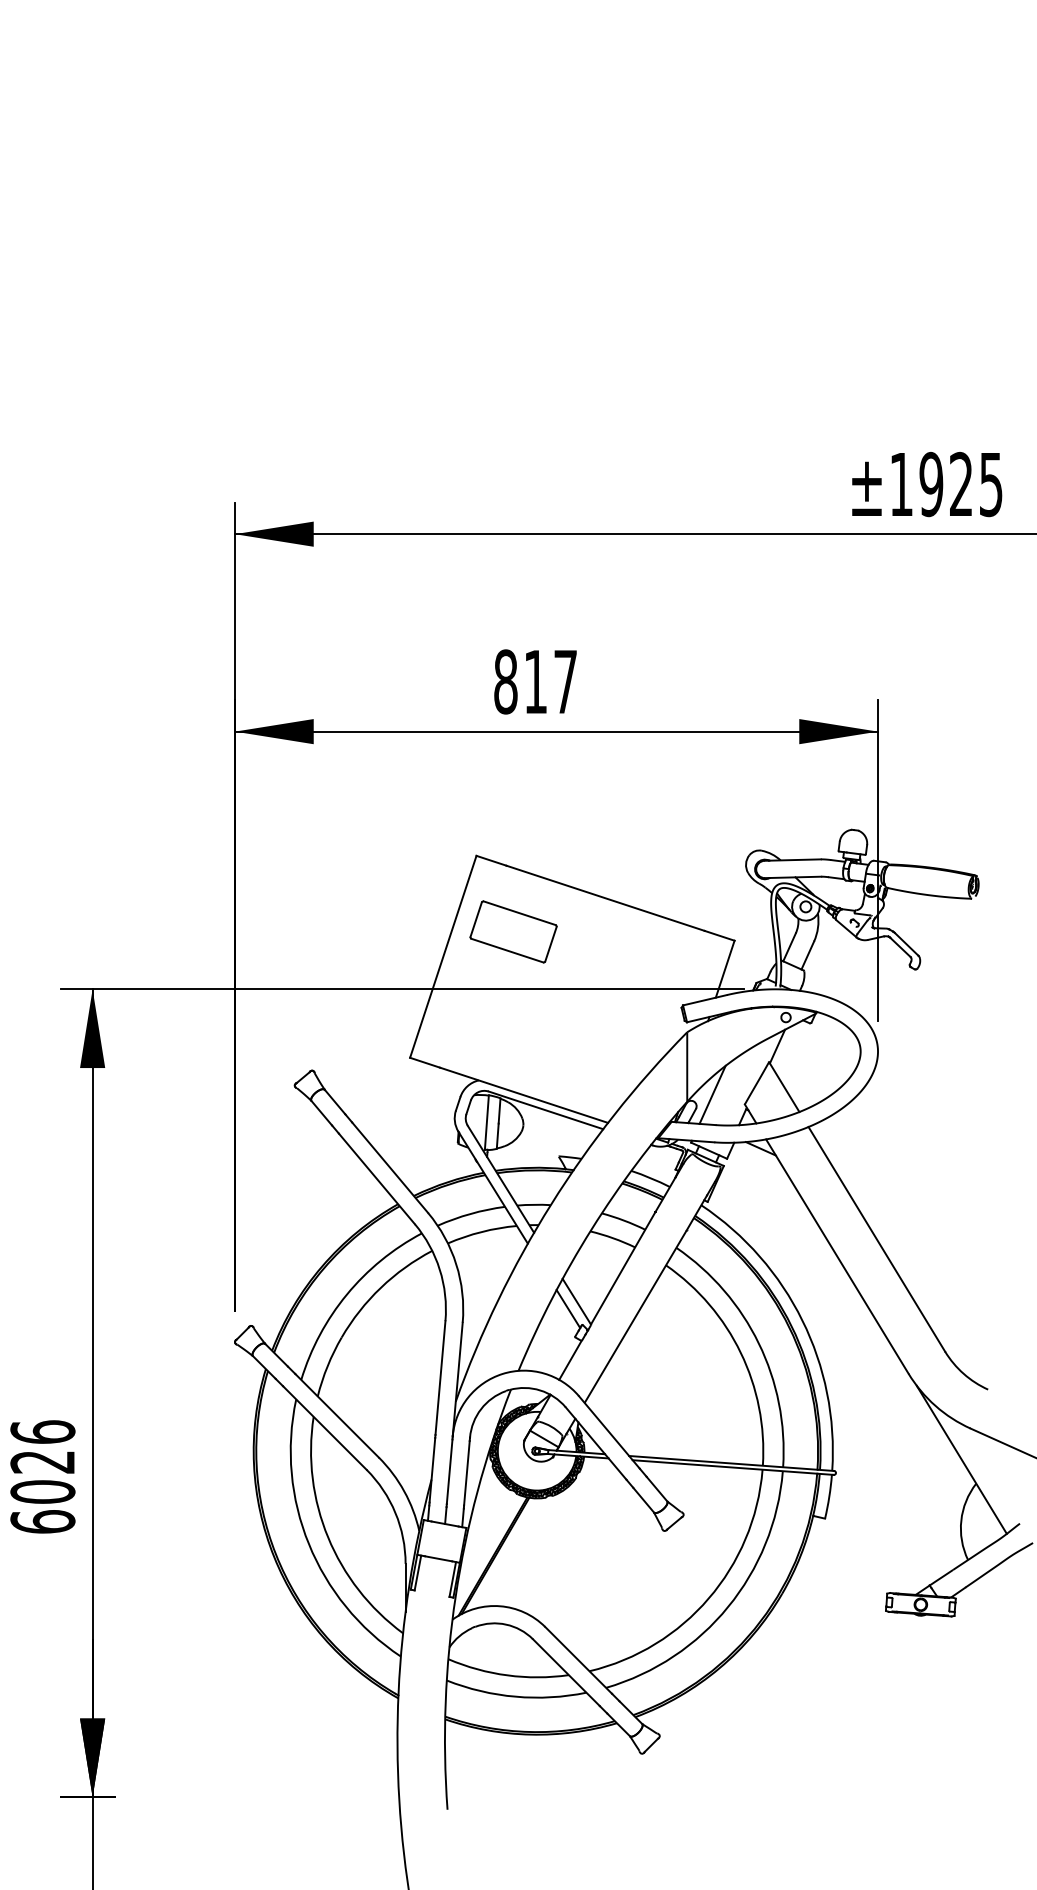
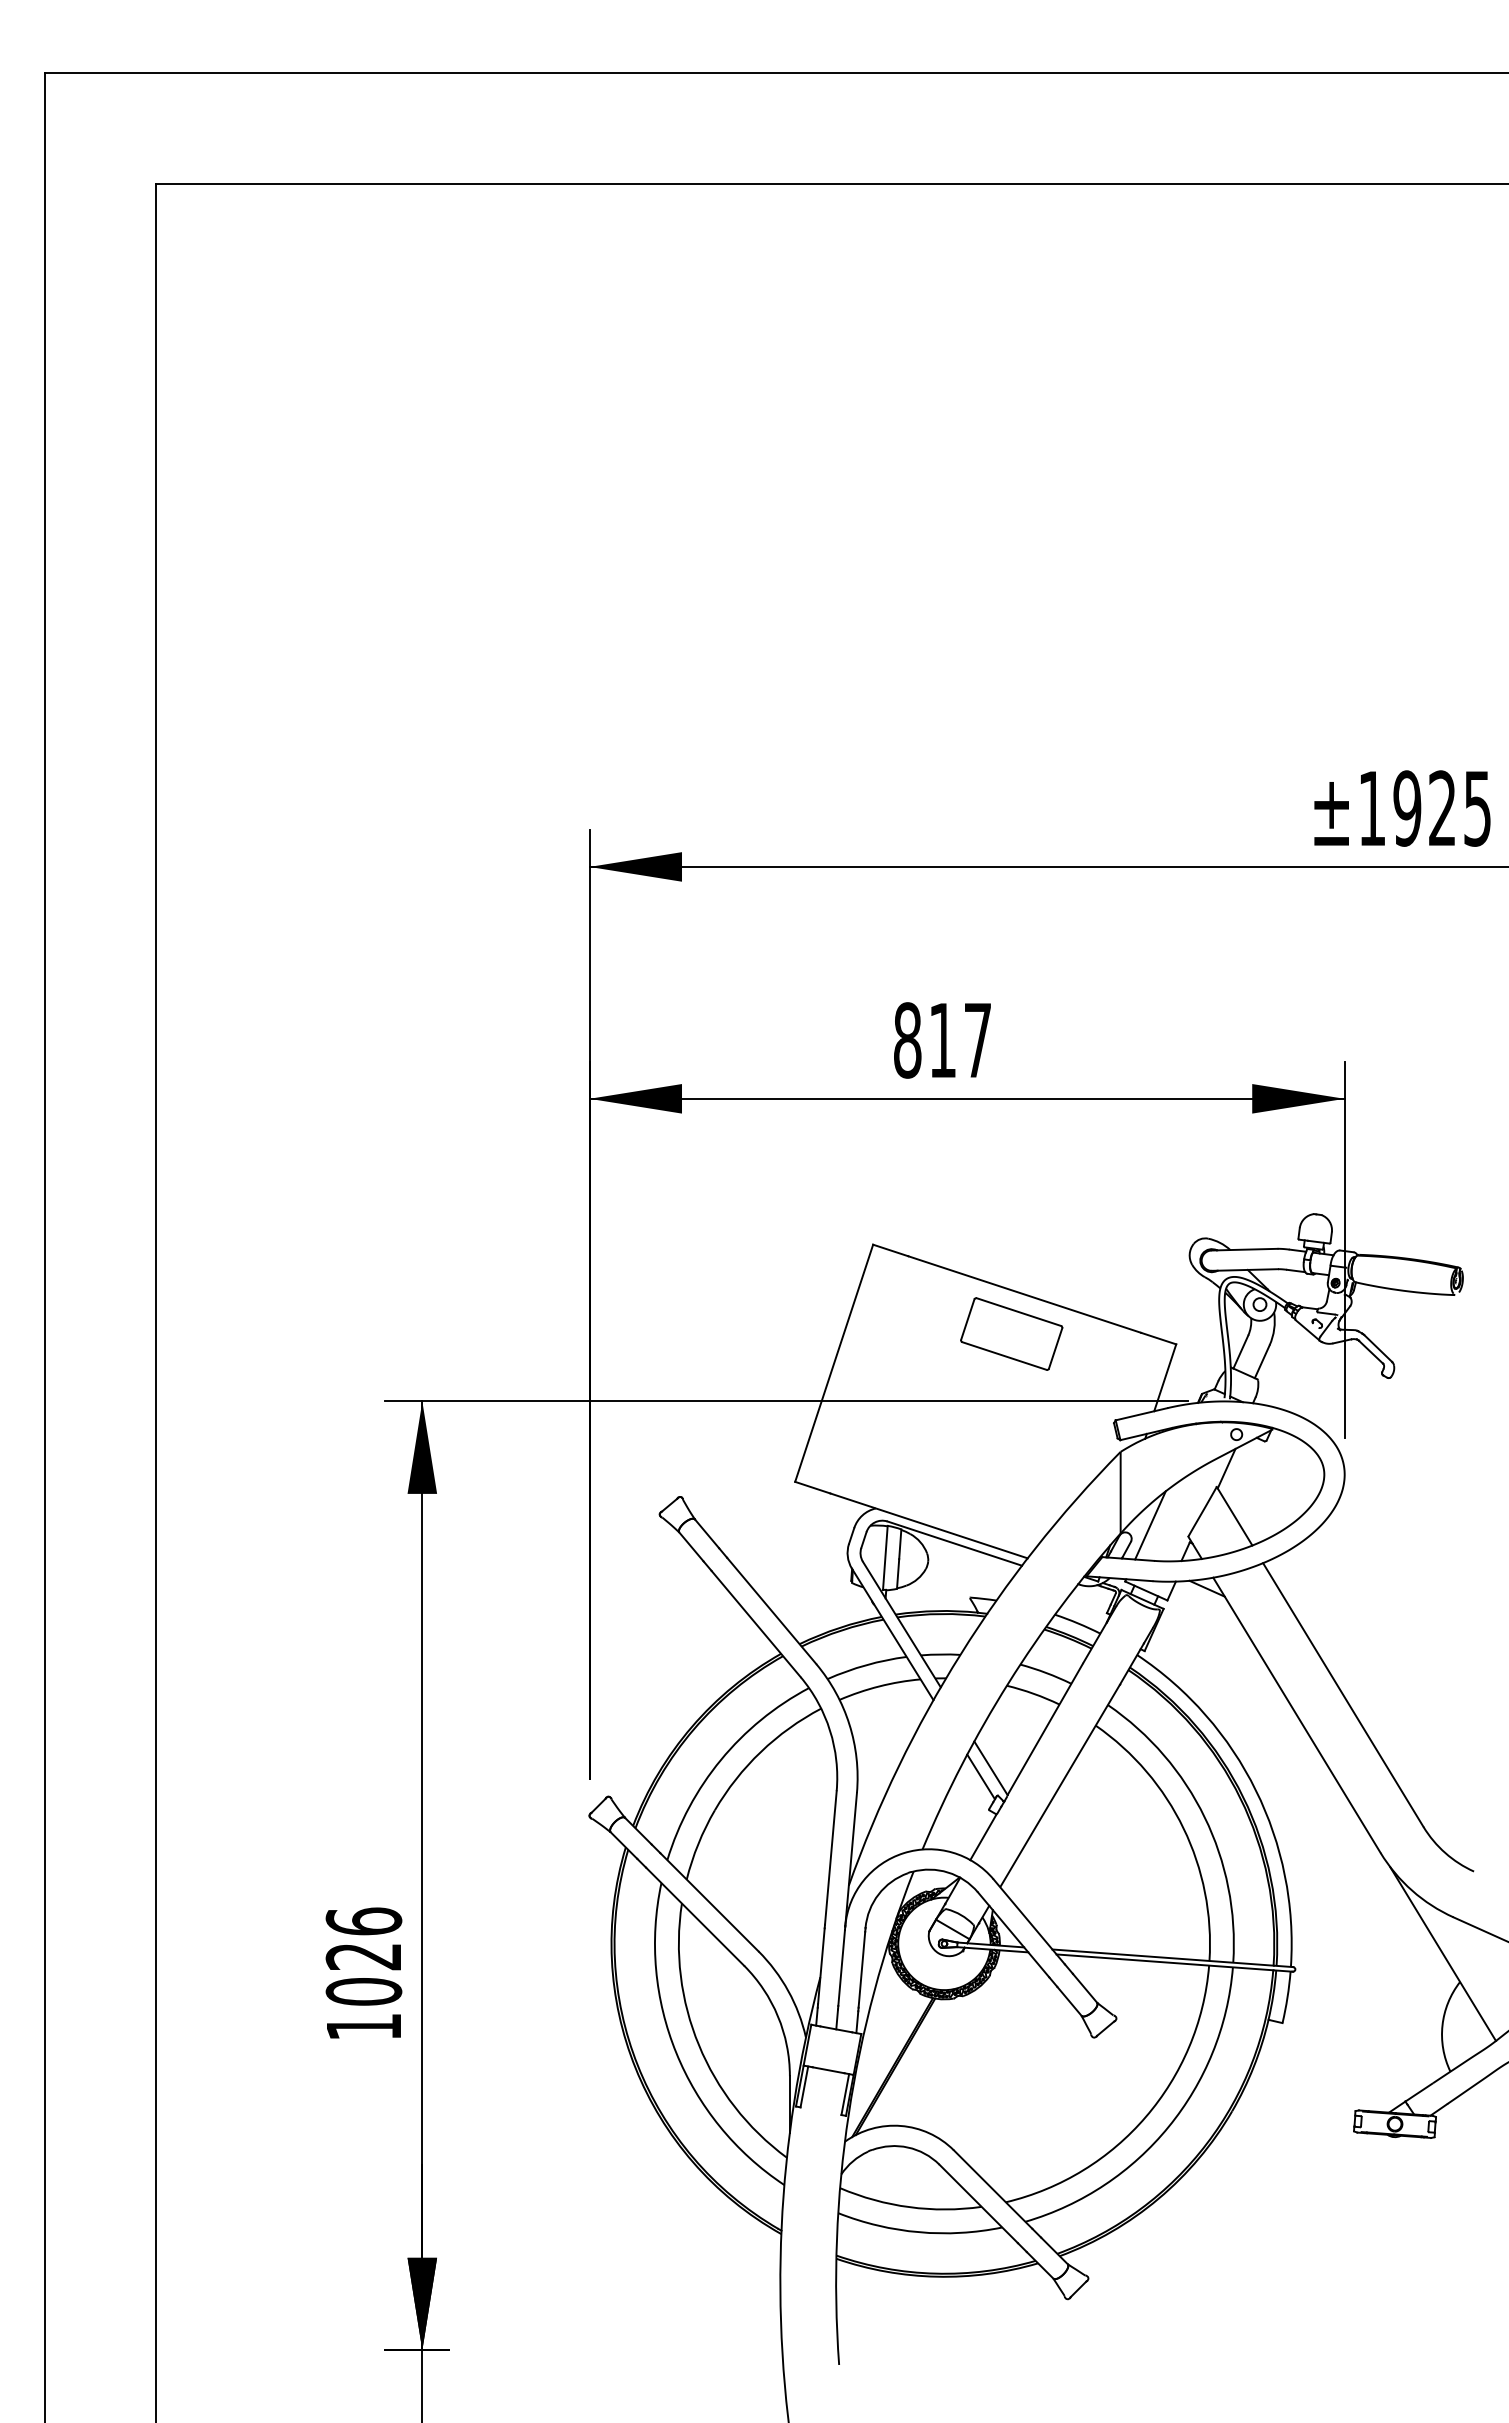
part: (513, 931) -> (1011, 1333), moved
text: (42, 1521) -> (363, 2026), 6026 -> 1026

